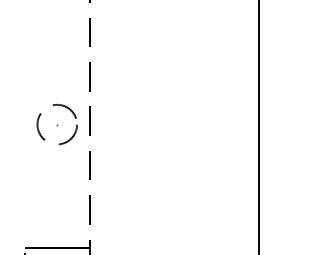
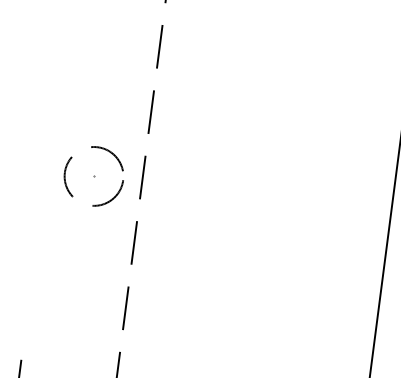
line: (56, 248) -> (69, 358), removed

